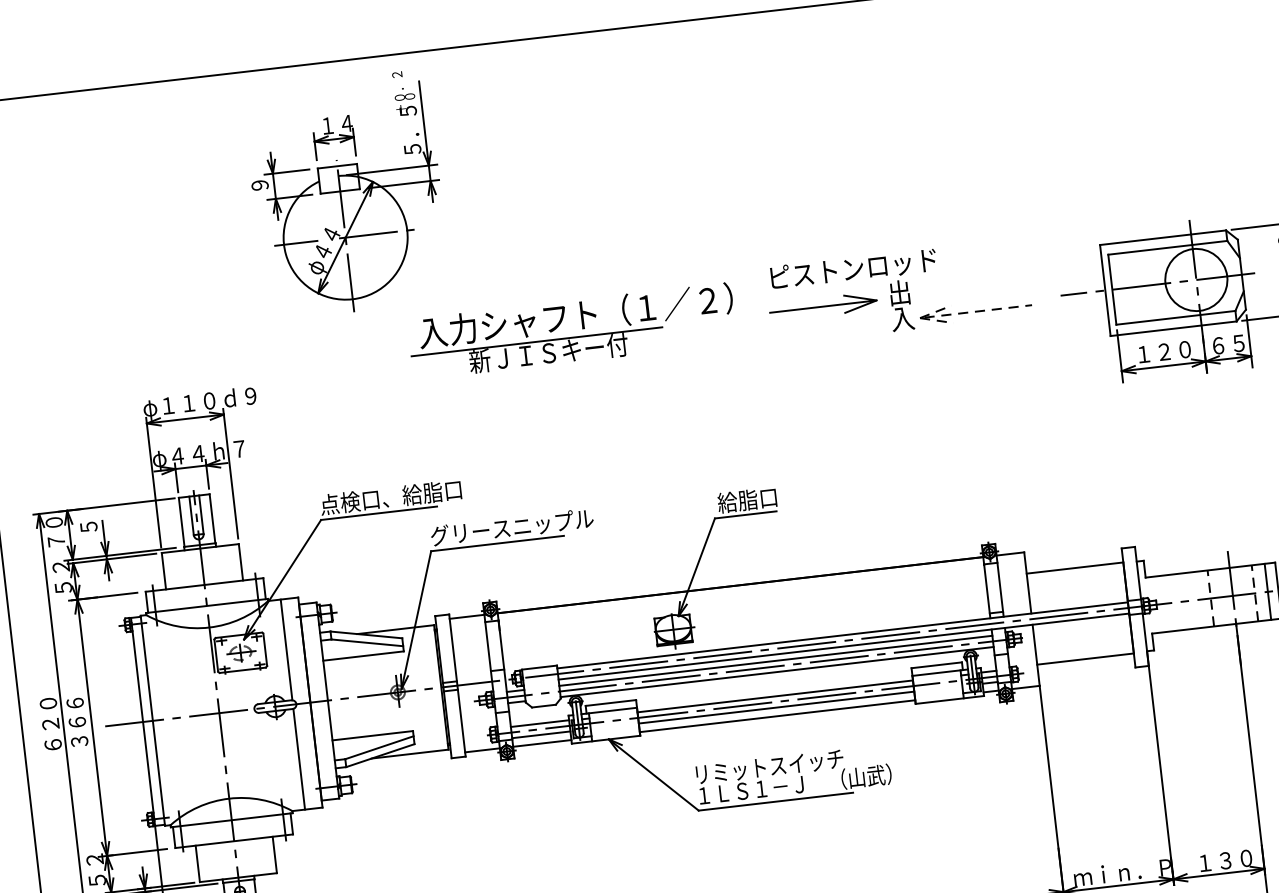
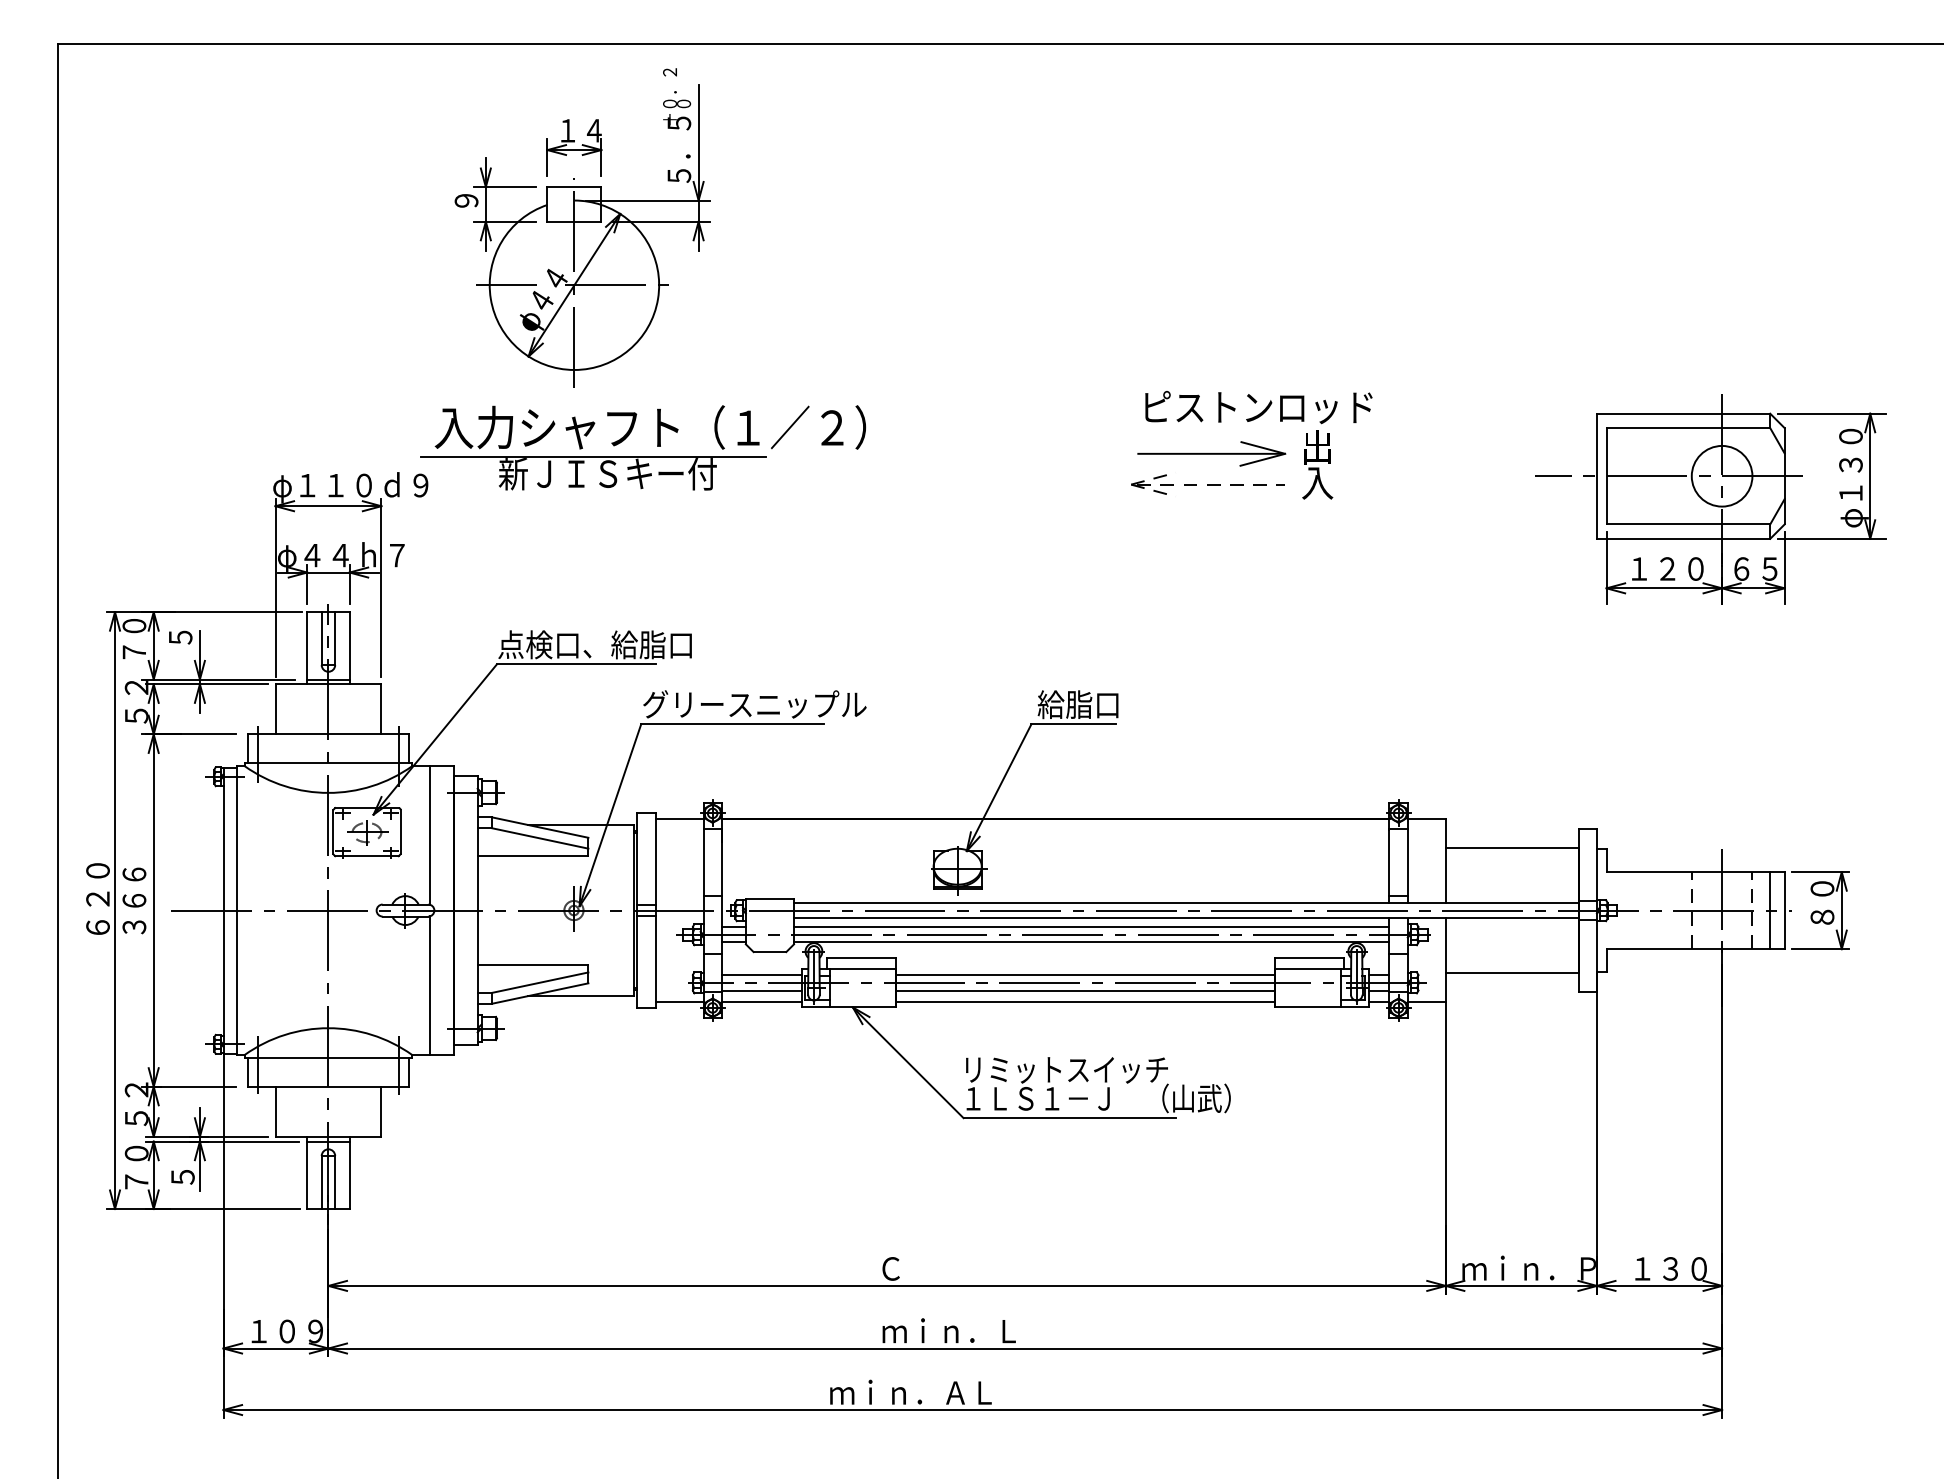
circle: (1195, 279) -> (1721, 475), size x0.71
part: (975, 311) -> (1207, 484), moved
part: (573, 337) -> (643, 456), moved

